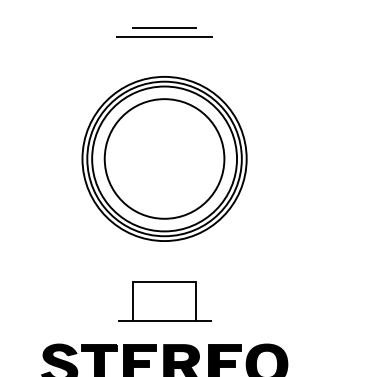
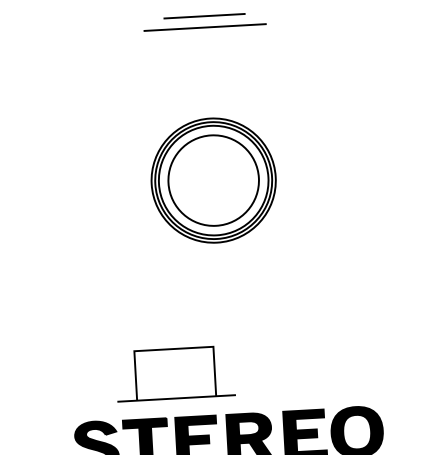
part: (164, 158) -> (213, 180), size x0.6
part: (164, 301) -> (175, 374), moved

